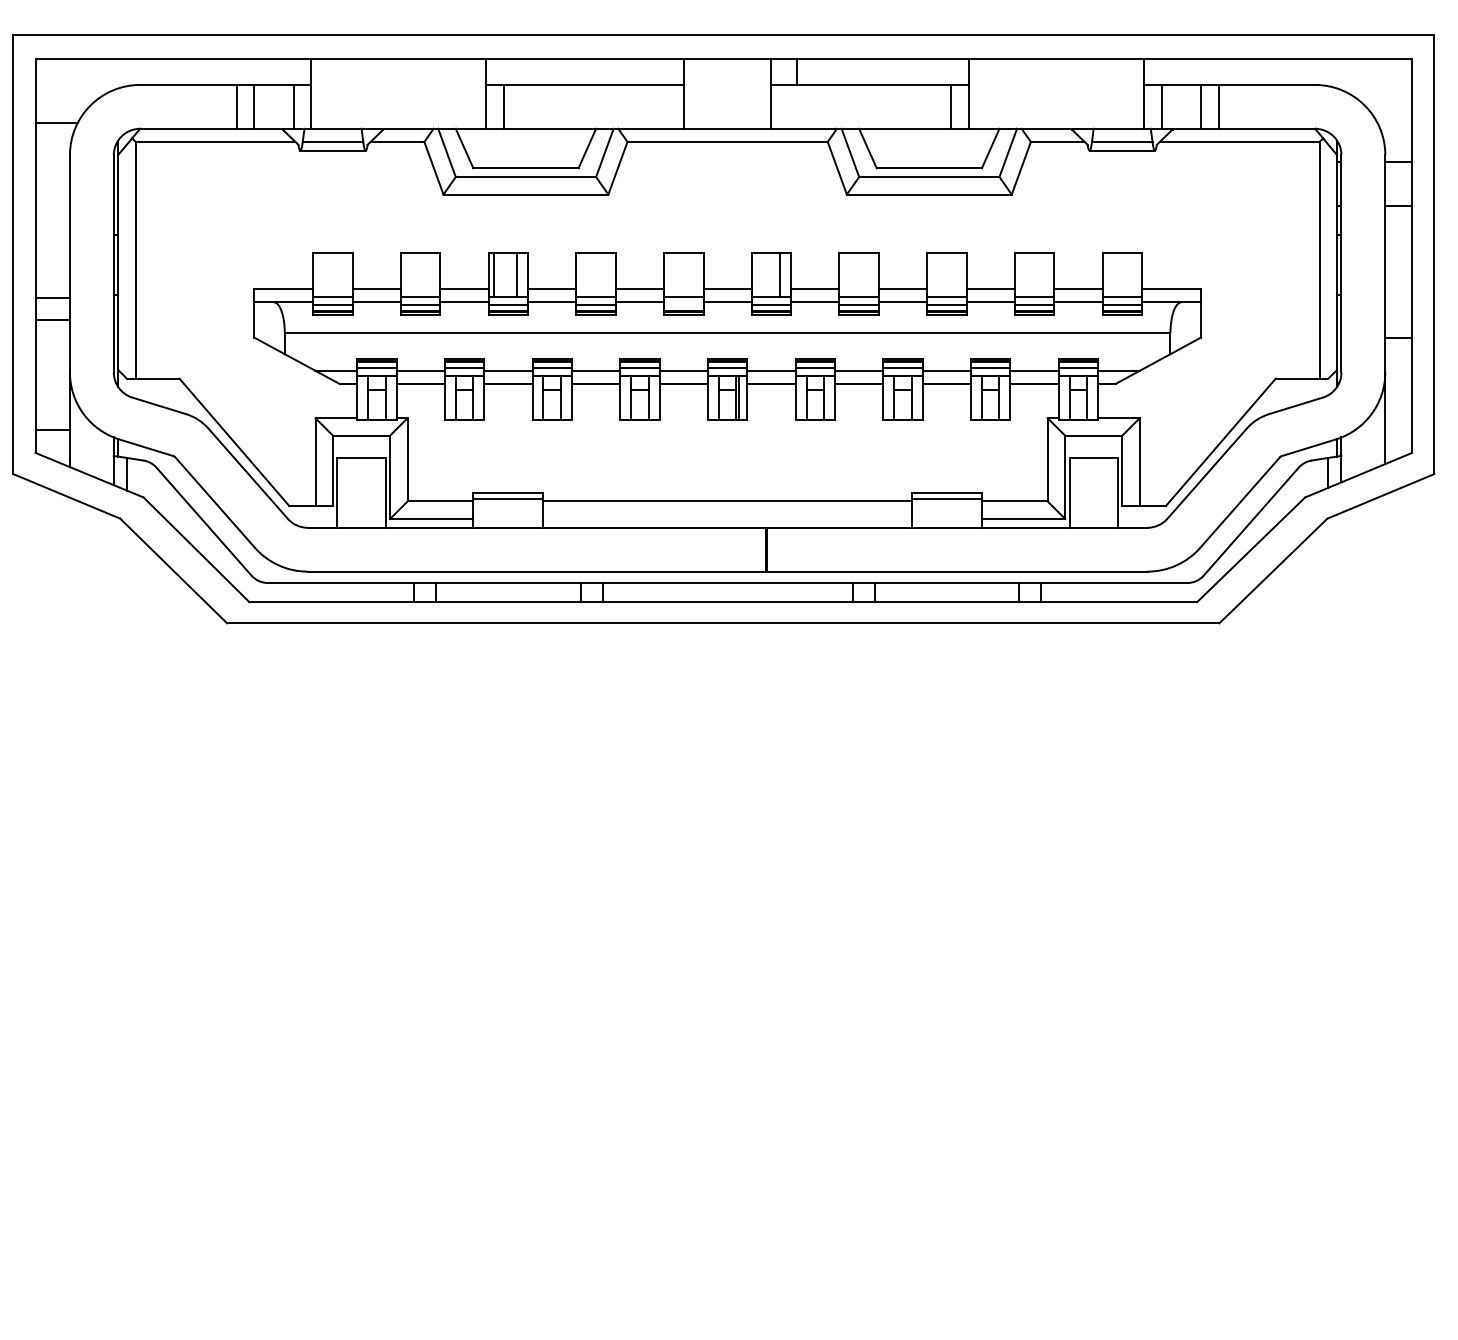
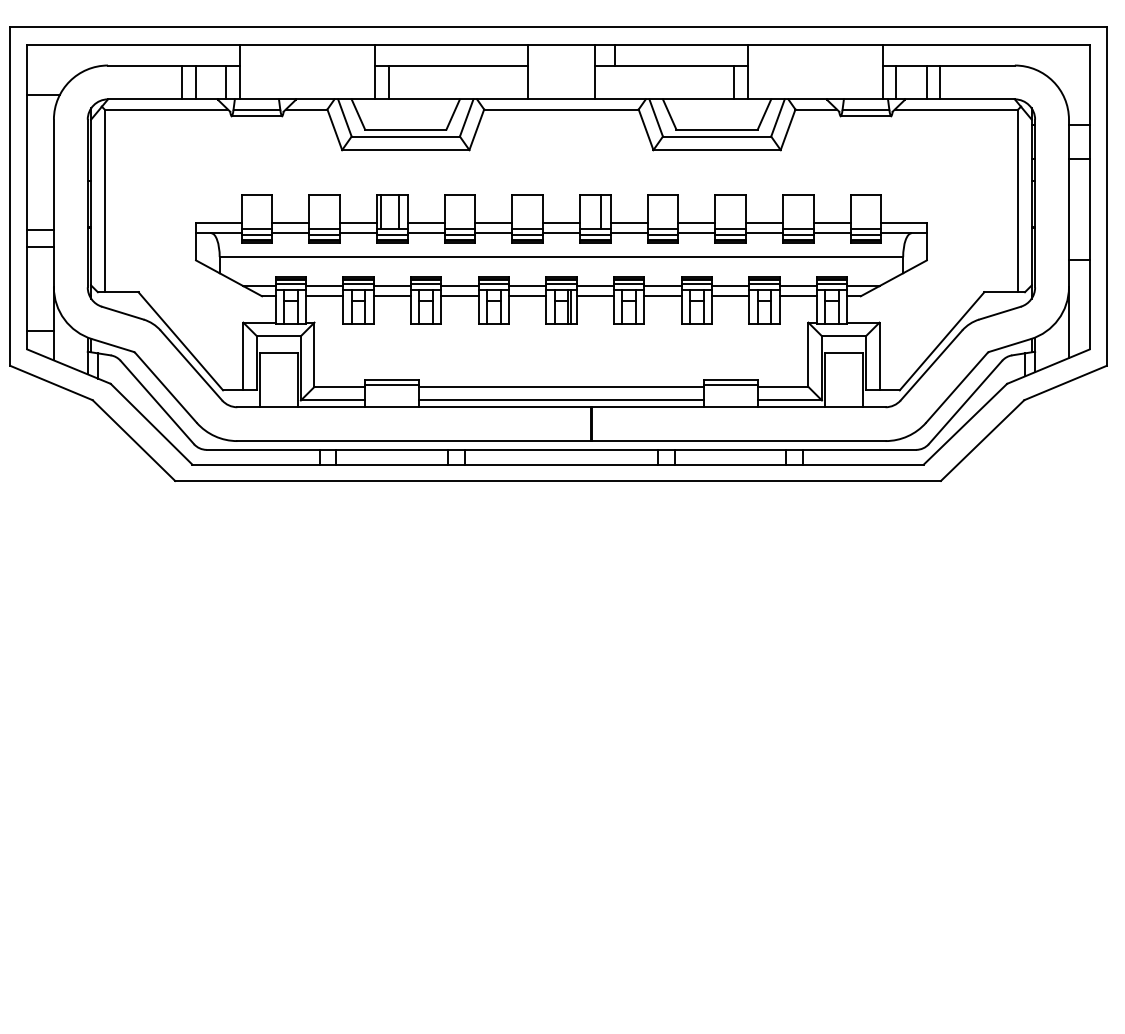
line: (683, 304) -> (527, 234), added
line: (727, 519) -> (561, 400), added

